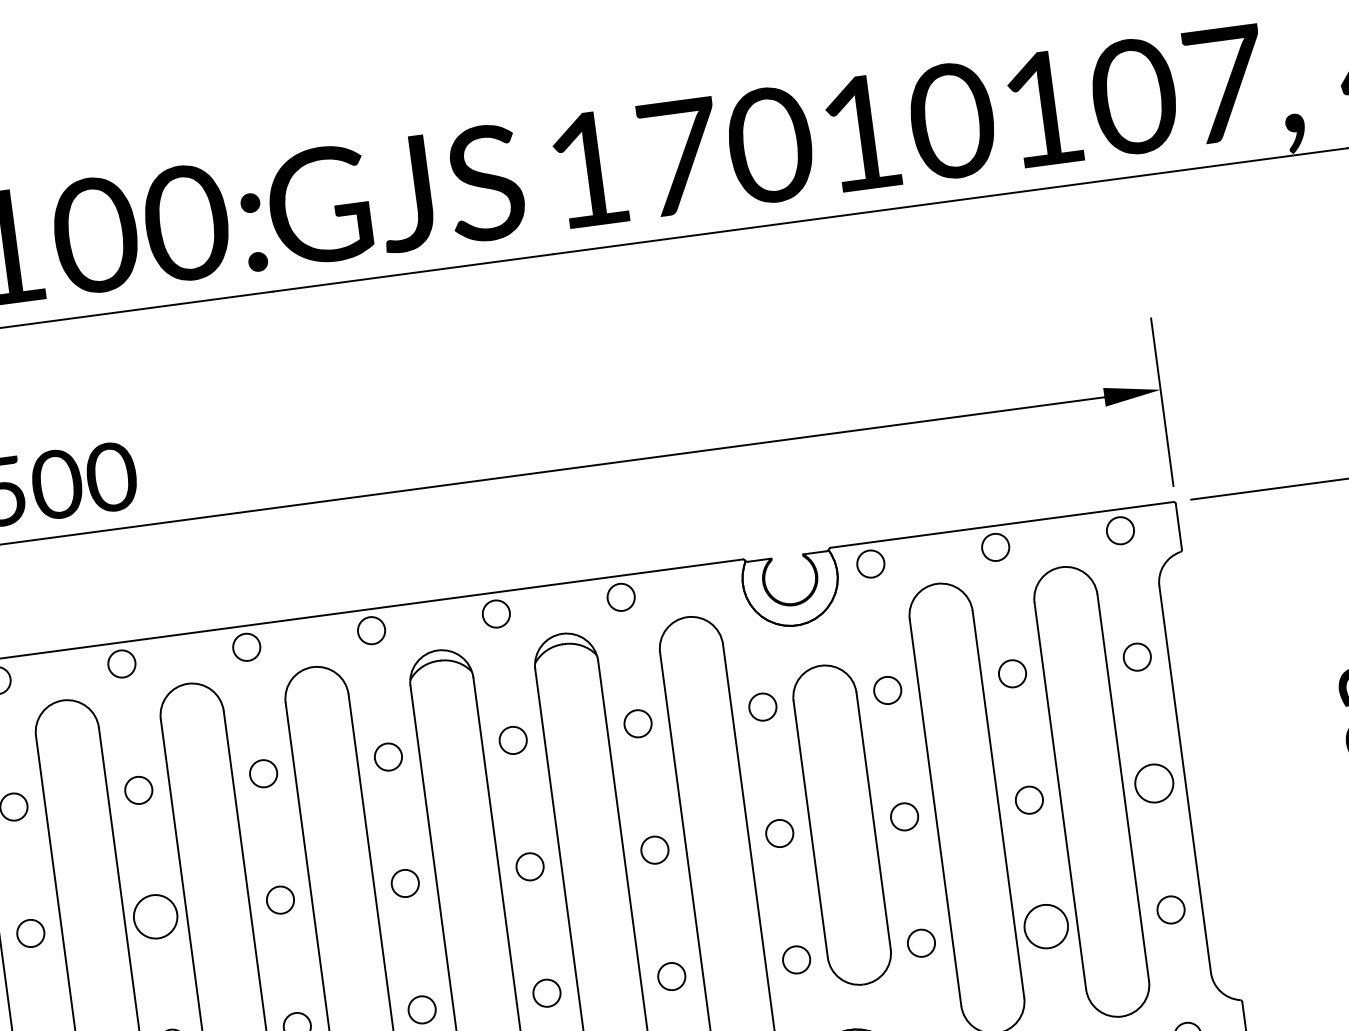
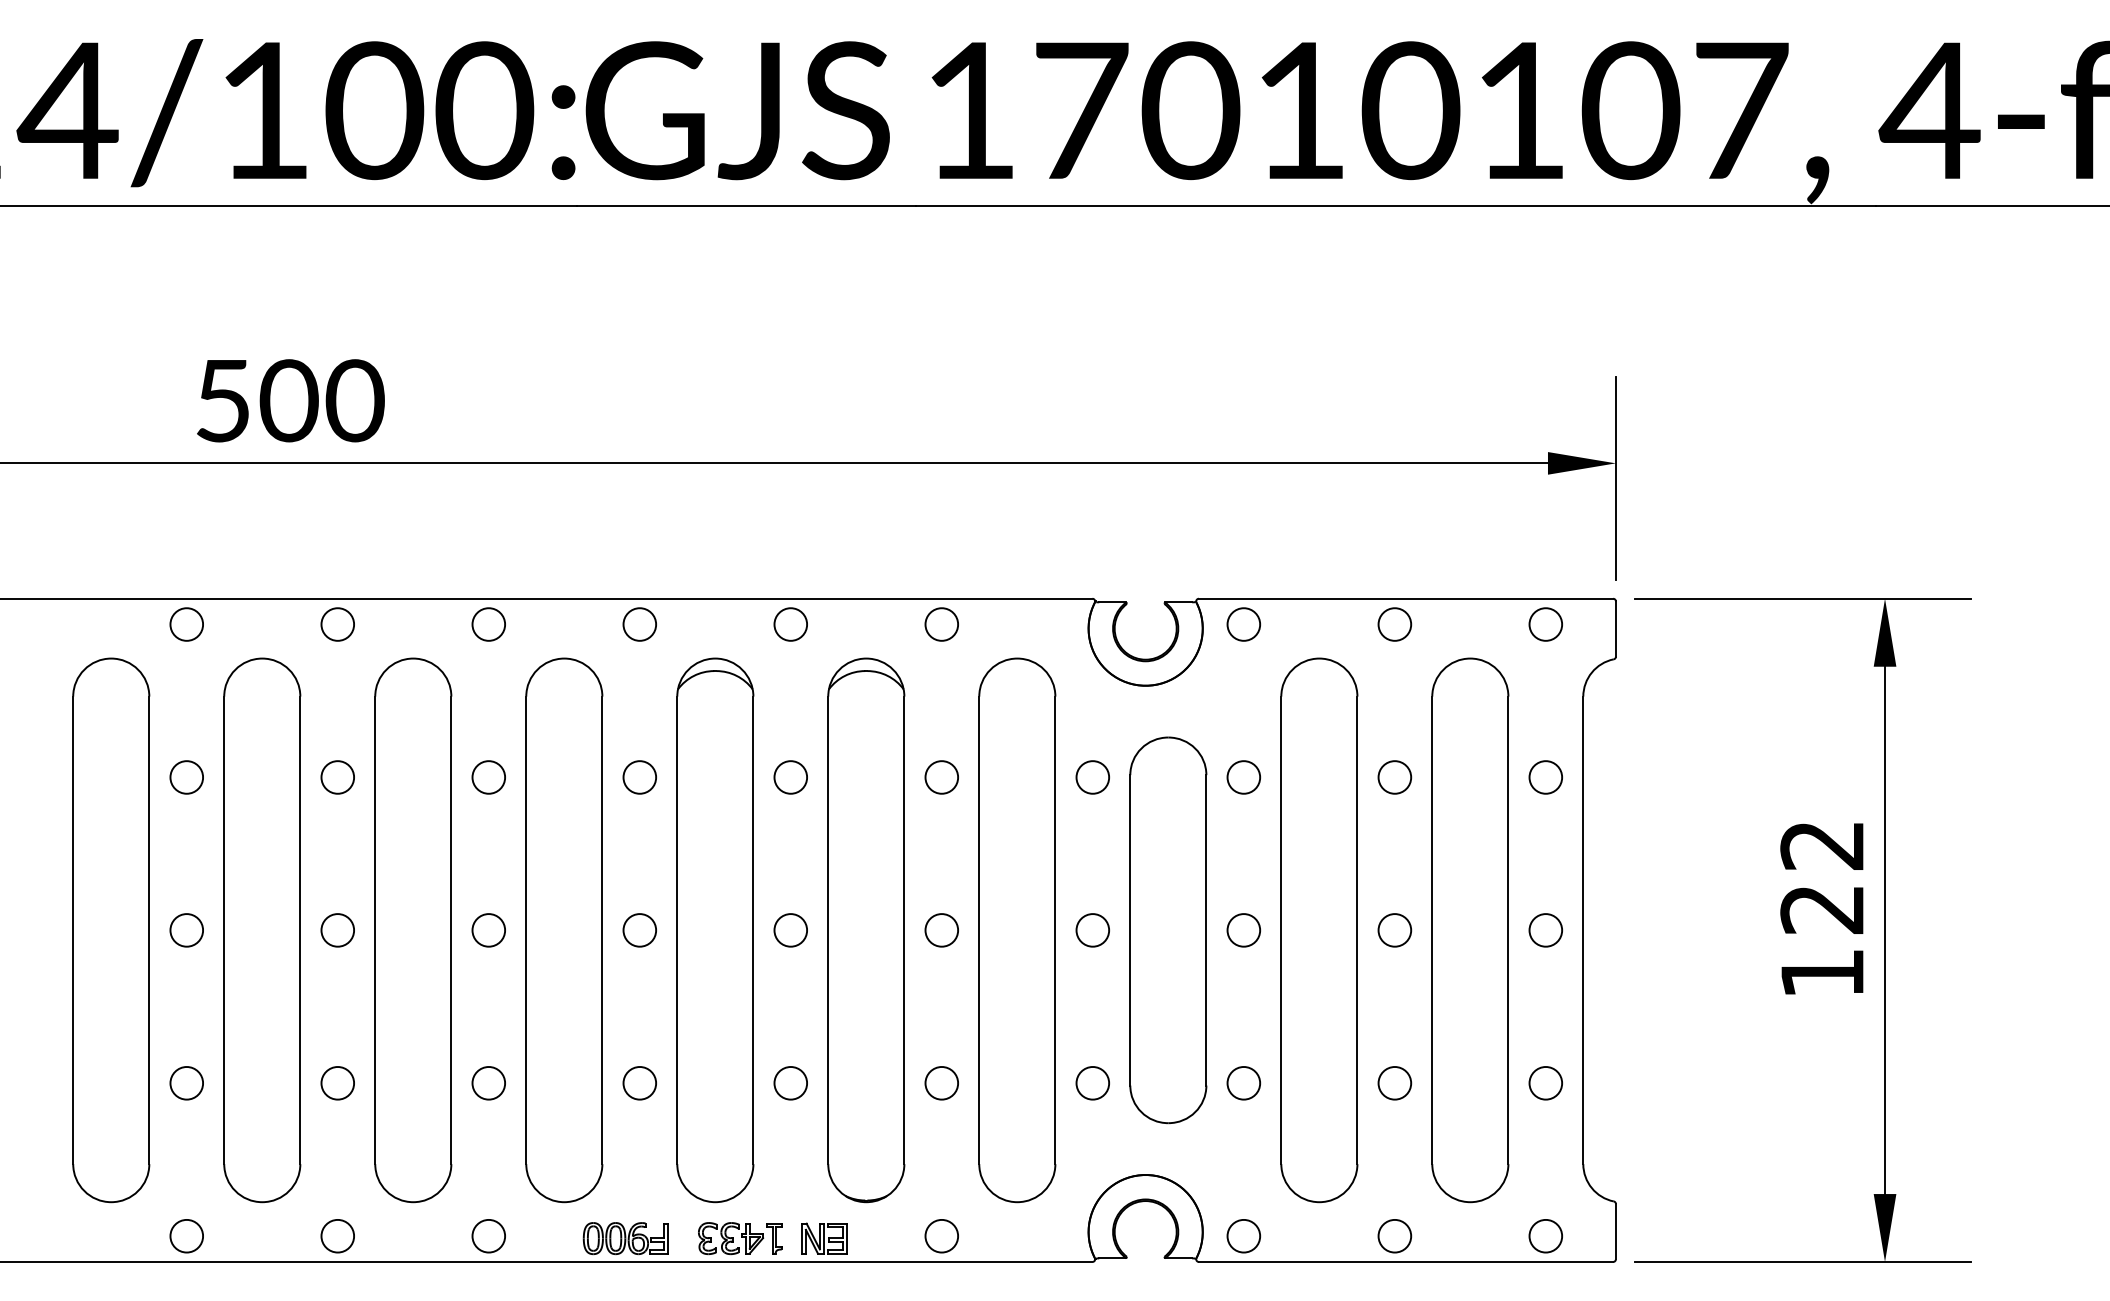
circle: (1153, 783) -> (1545, 930), size x0.71
circle: (155, 916) -> (337, 930), size x0.62
circle: (1045, 926) -> (1394, 1083), size x0.62

